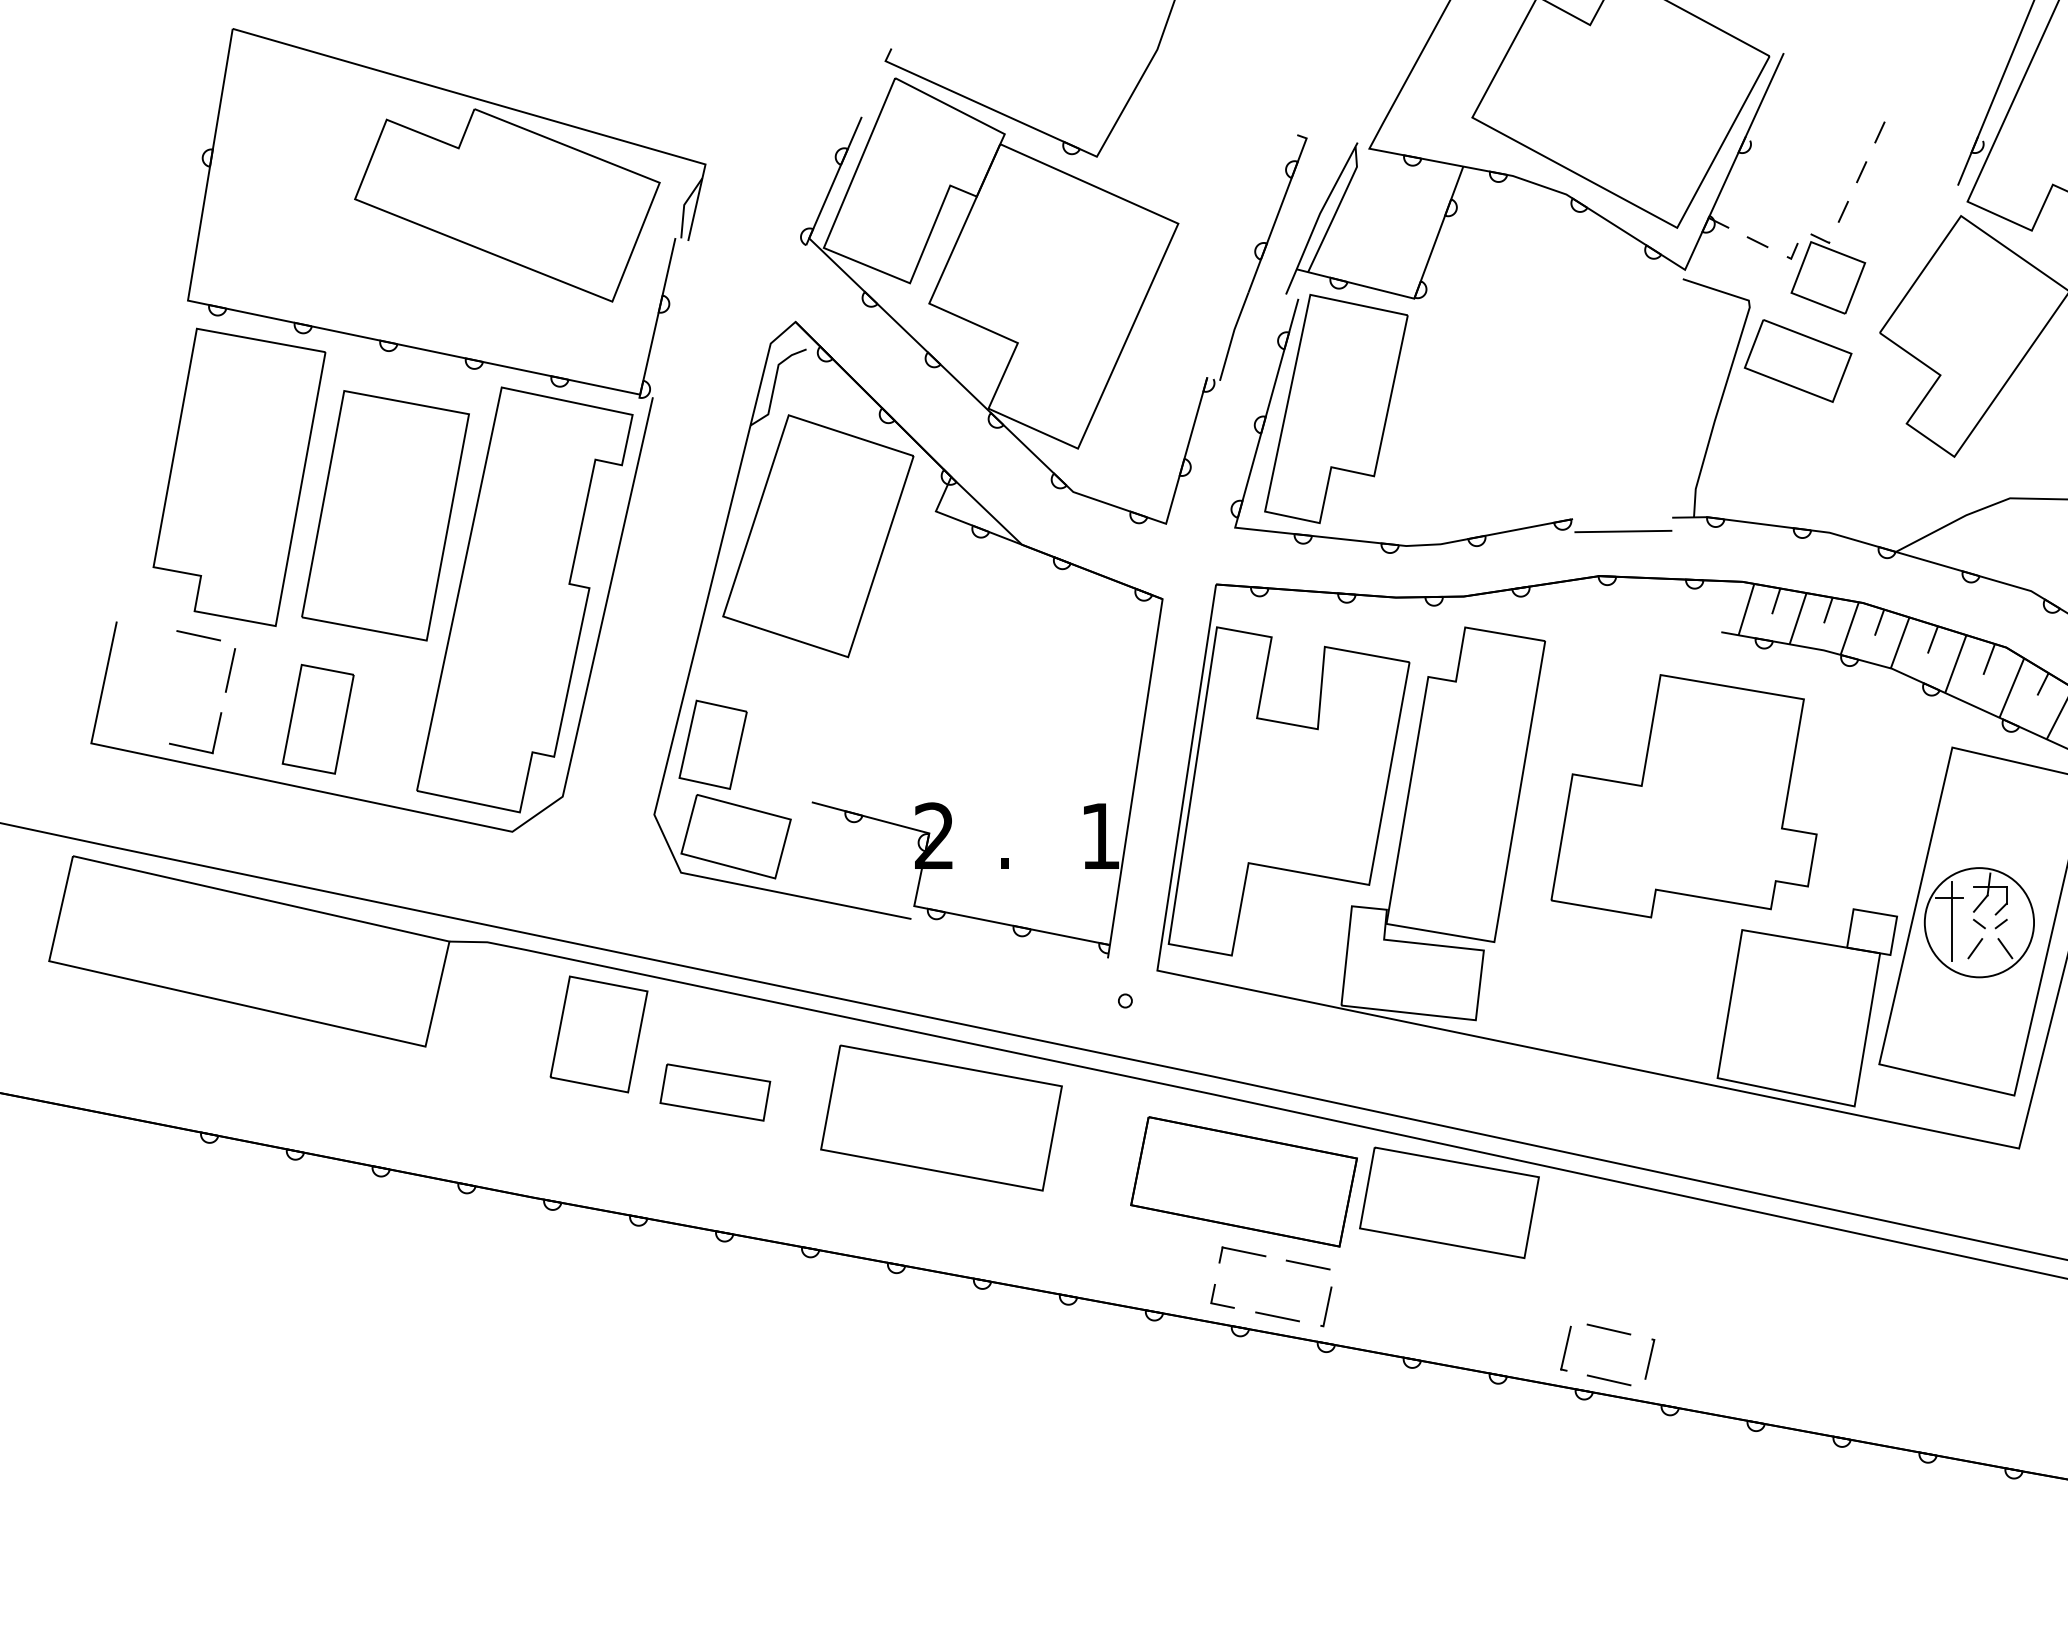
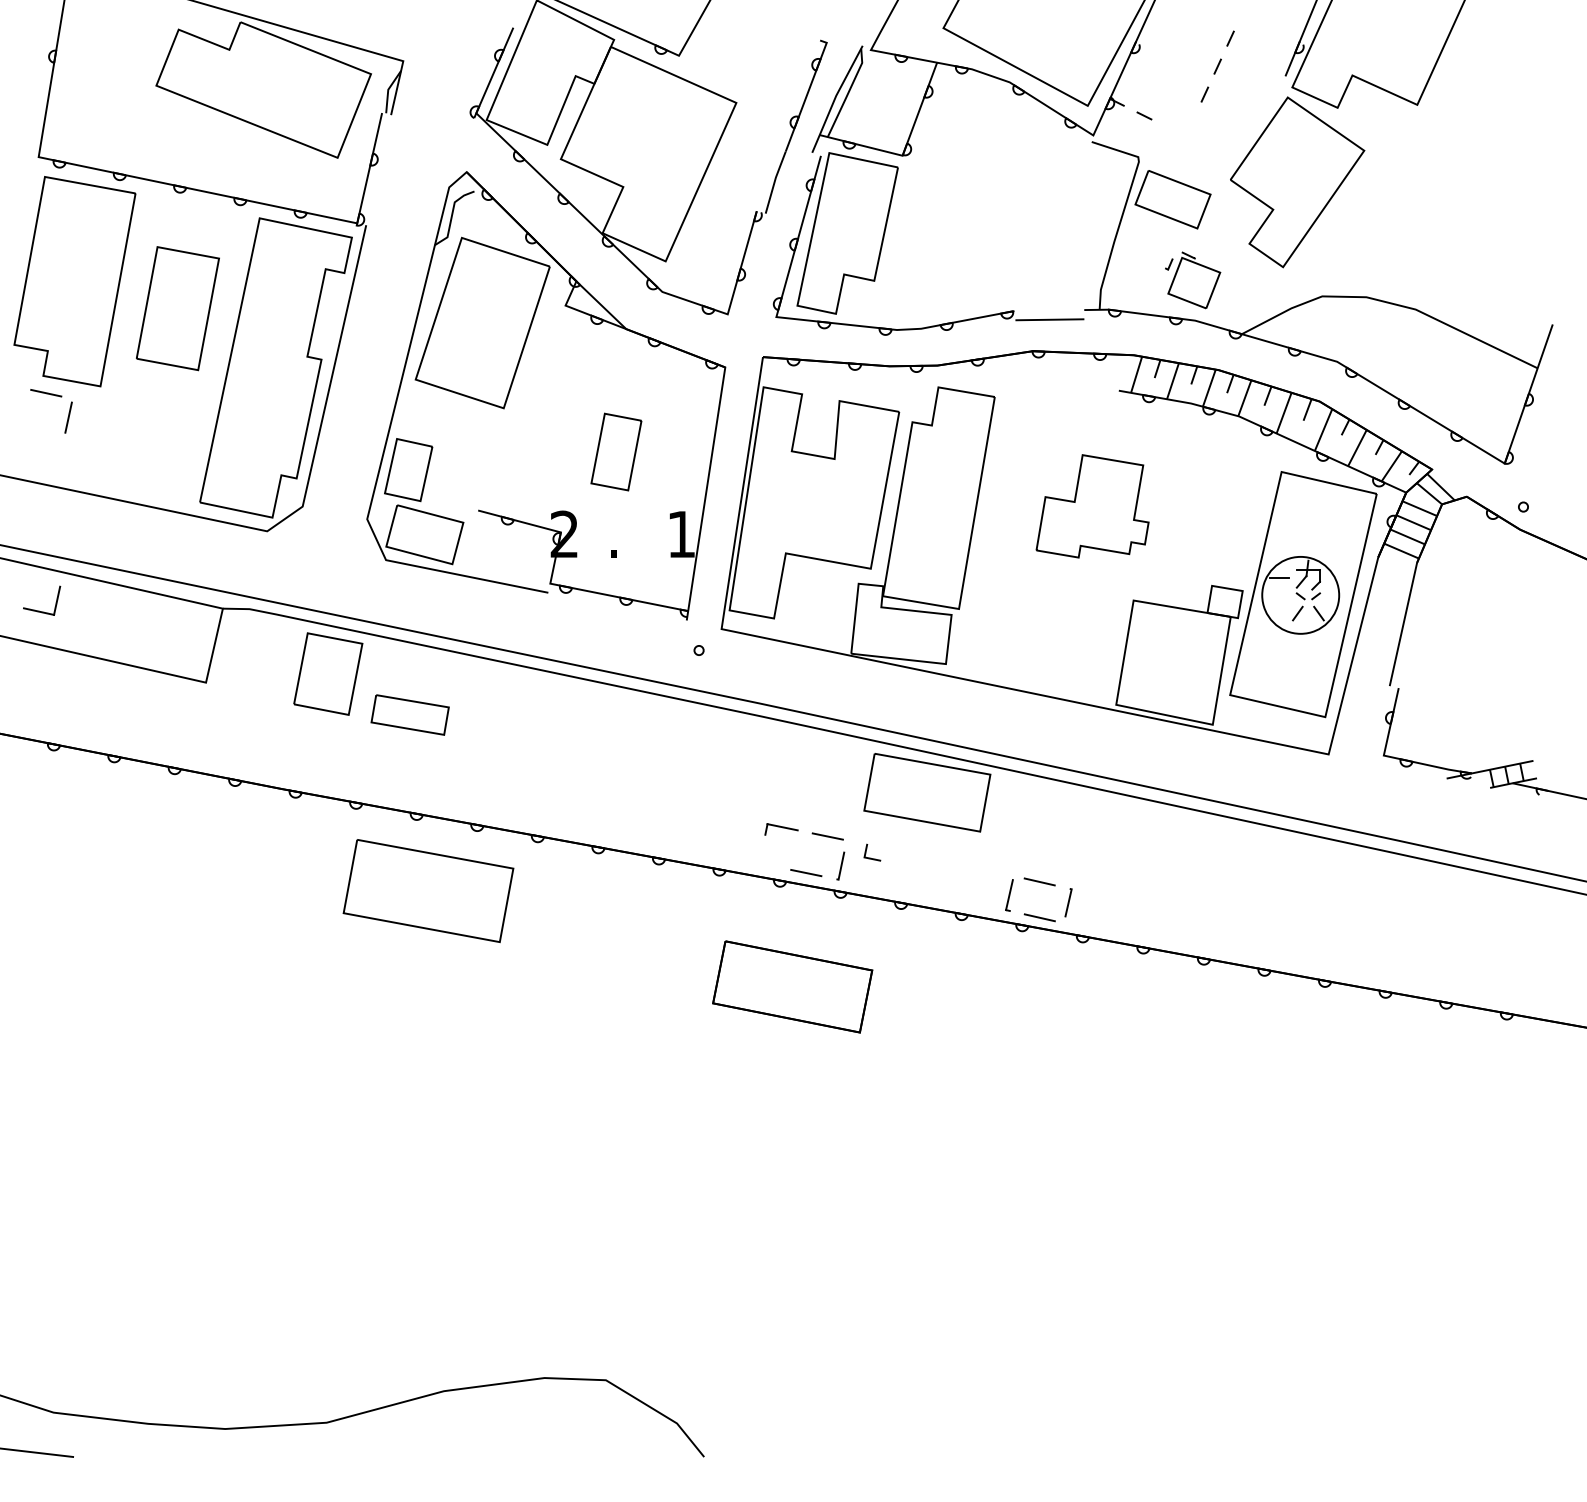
part: (1827, 274) -> (1193, 280), moved
part: (385, 515) -> (177, 308), size x0.7
part: (318, 718) -> (616, 451), moved
part: (191, 746) -> (39, 610), moved
part: (1683, 796) -> (1092, 506), size x0.6
line: (1952, 921) -> (1281, 594), removed
part: (941, 1118) -> (428, 891), moved
part: (1243, 1181) -> (792, 986), moved
line: (1219, 1303) -> (870, 857), moved

